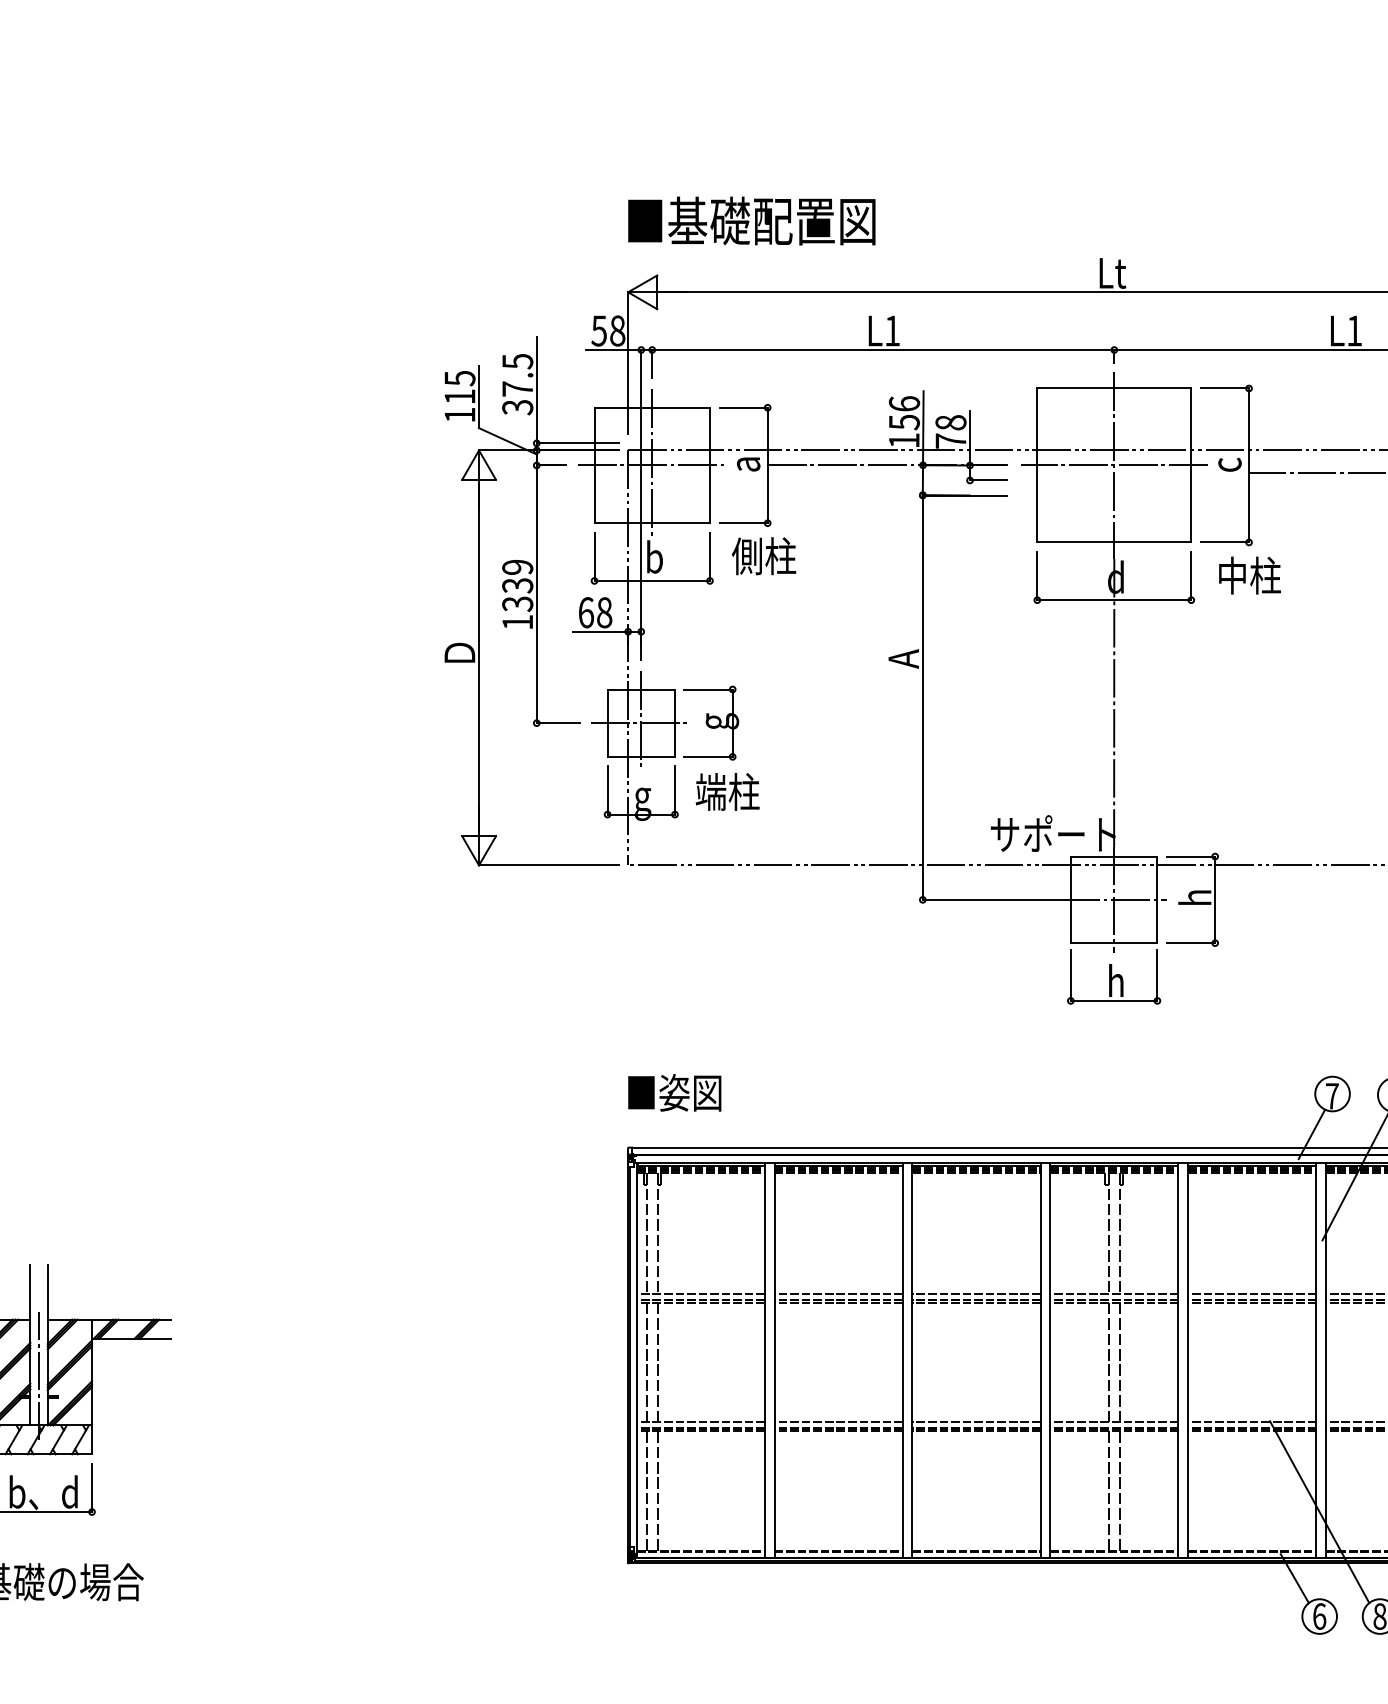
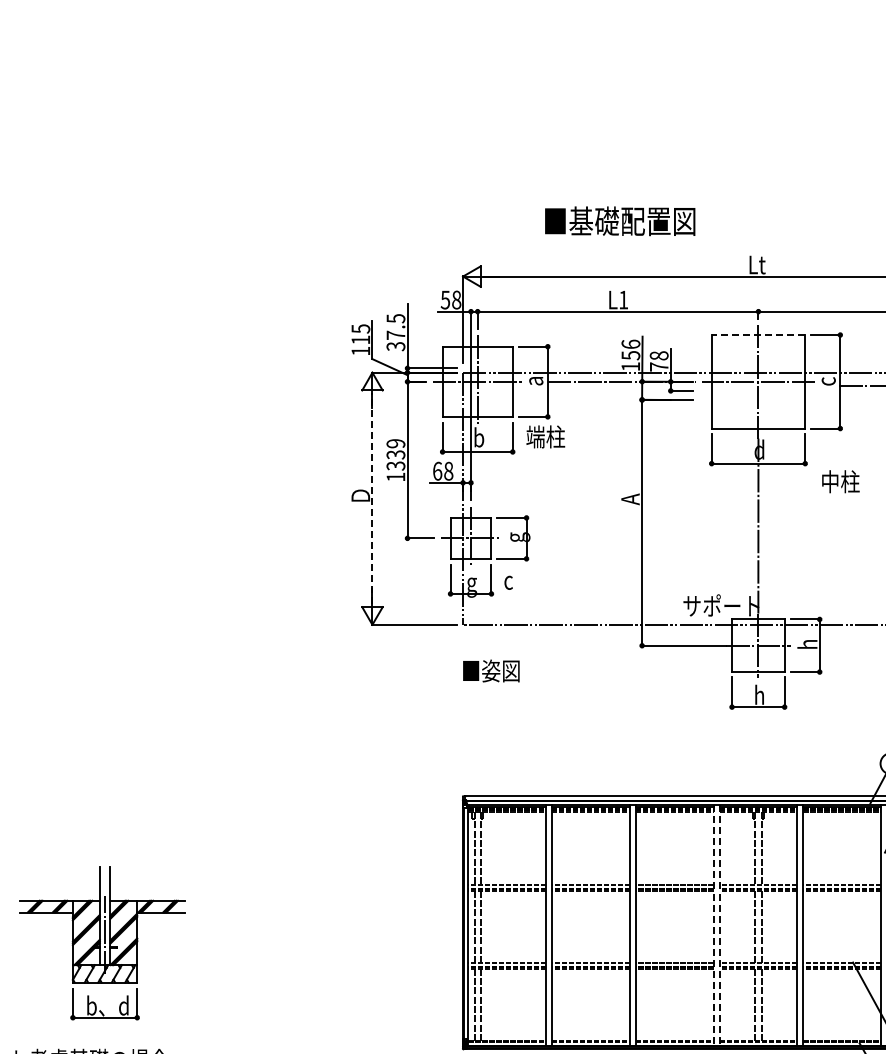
text: (752, 221) -> (620, 221), moved
line: (1114, 389) -> (758, 335), solid -> dashed
text: (747, 555) -> (535, 436), 側柱 -> 端柱
text: (1249, 575) -> (840, 481), moved
line: (479, 657) -> (372, 498), solid -> dashed
text: (727, 790) -> (523, 579), 端柱 -> c
text: (674, 1091) -> (491, 670), moved
line: (1040, 1361) -> (713, 926), solid -> dashed
line: (1050, 1361) -> (719, 926), solid -> dashed

